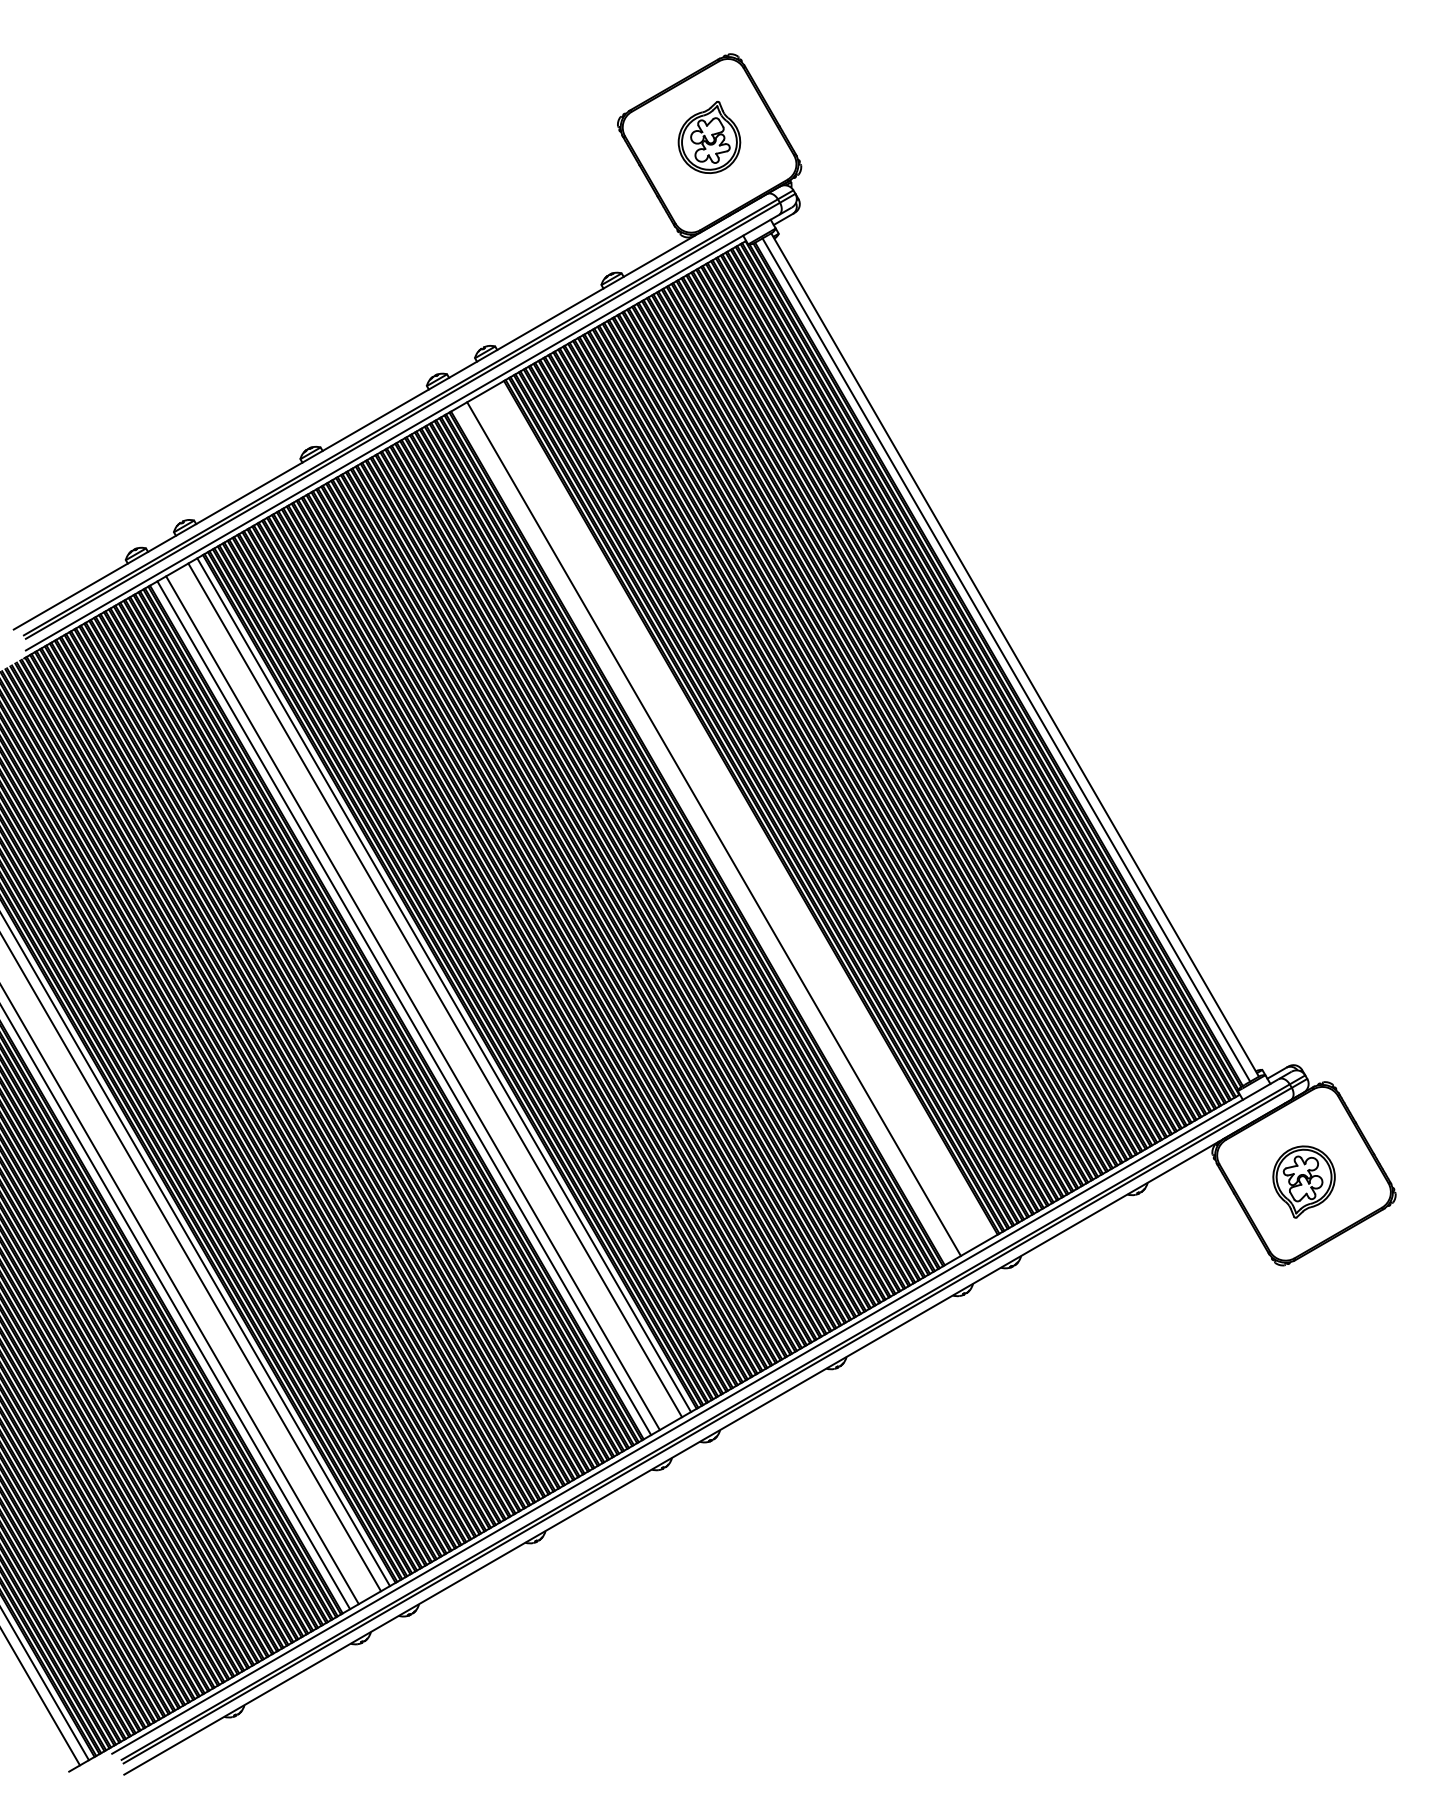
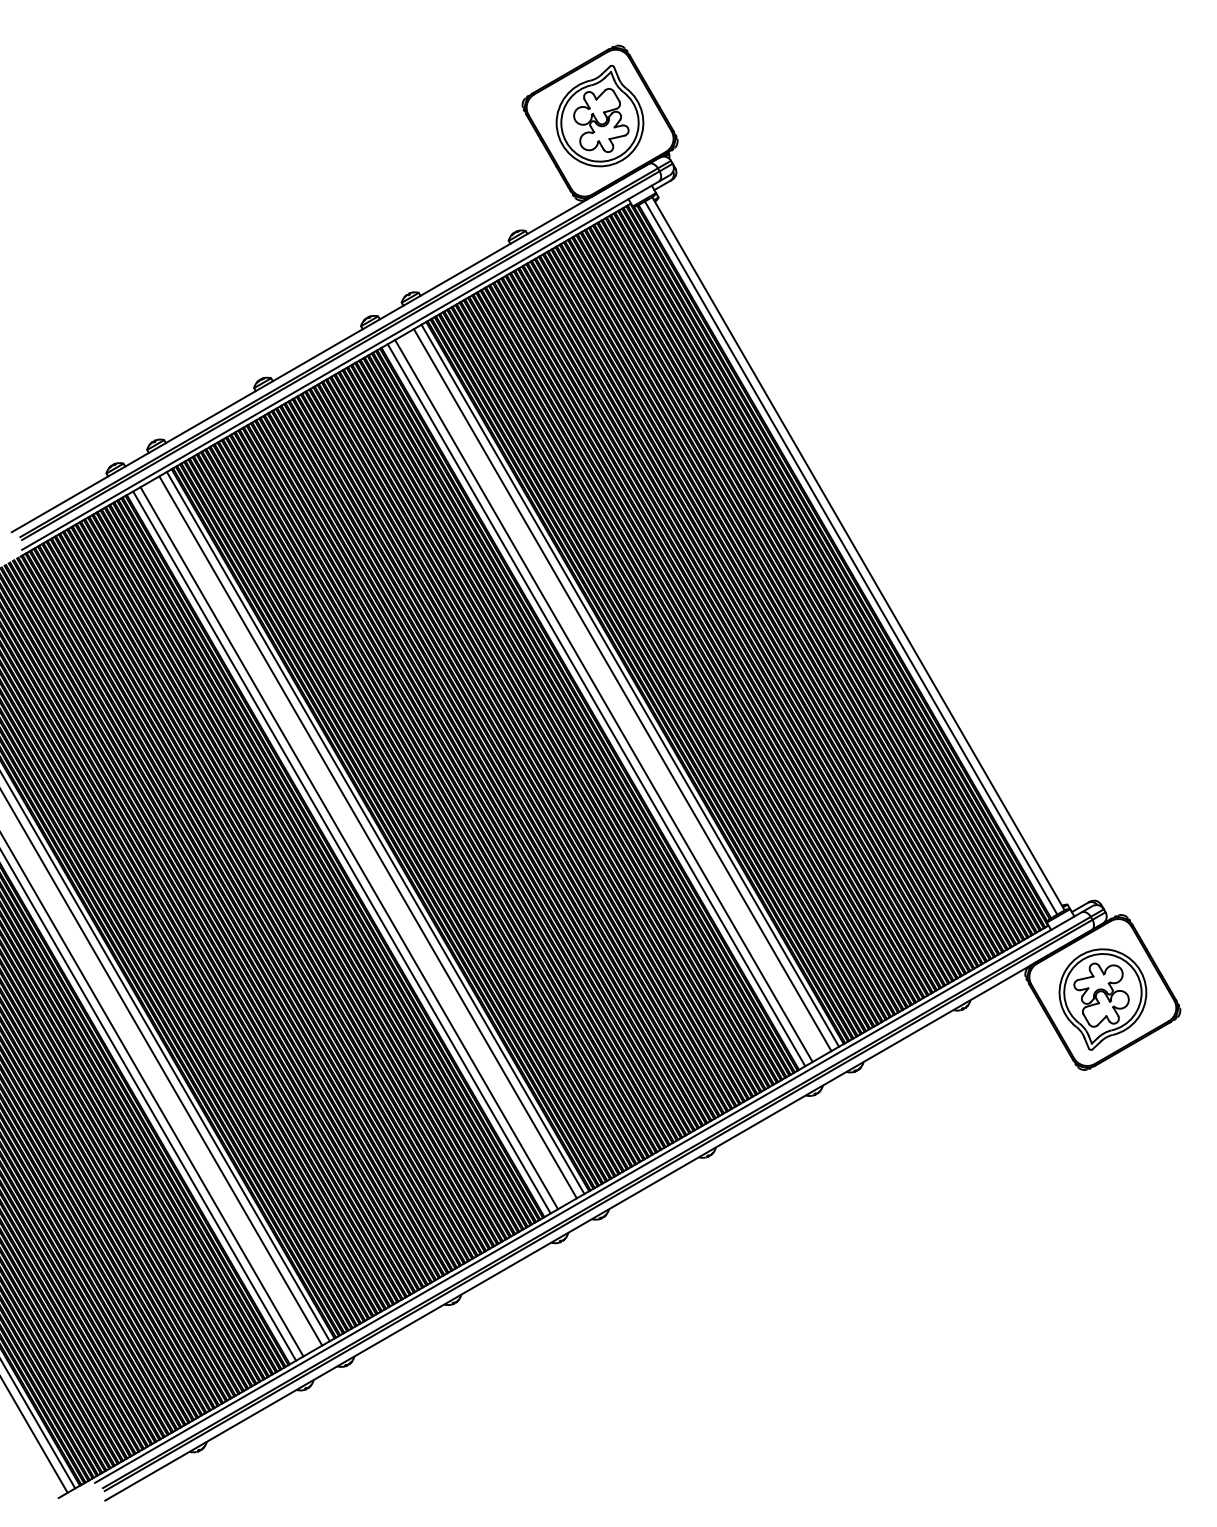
part: (709, 137) -> (600, 116), size x1.67
line: (745, 810) -> (630, 685), added
line: (736, 816) -> (622, 690), added
line: (705, 834) -> (596, 705), added
part: (1303, 1181) -> (1102, 999), size x1.67

